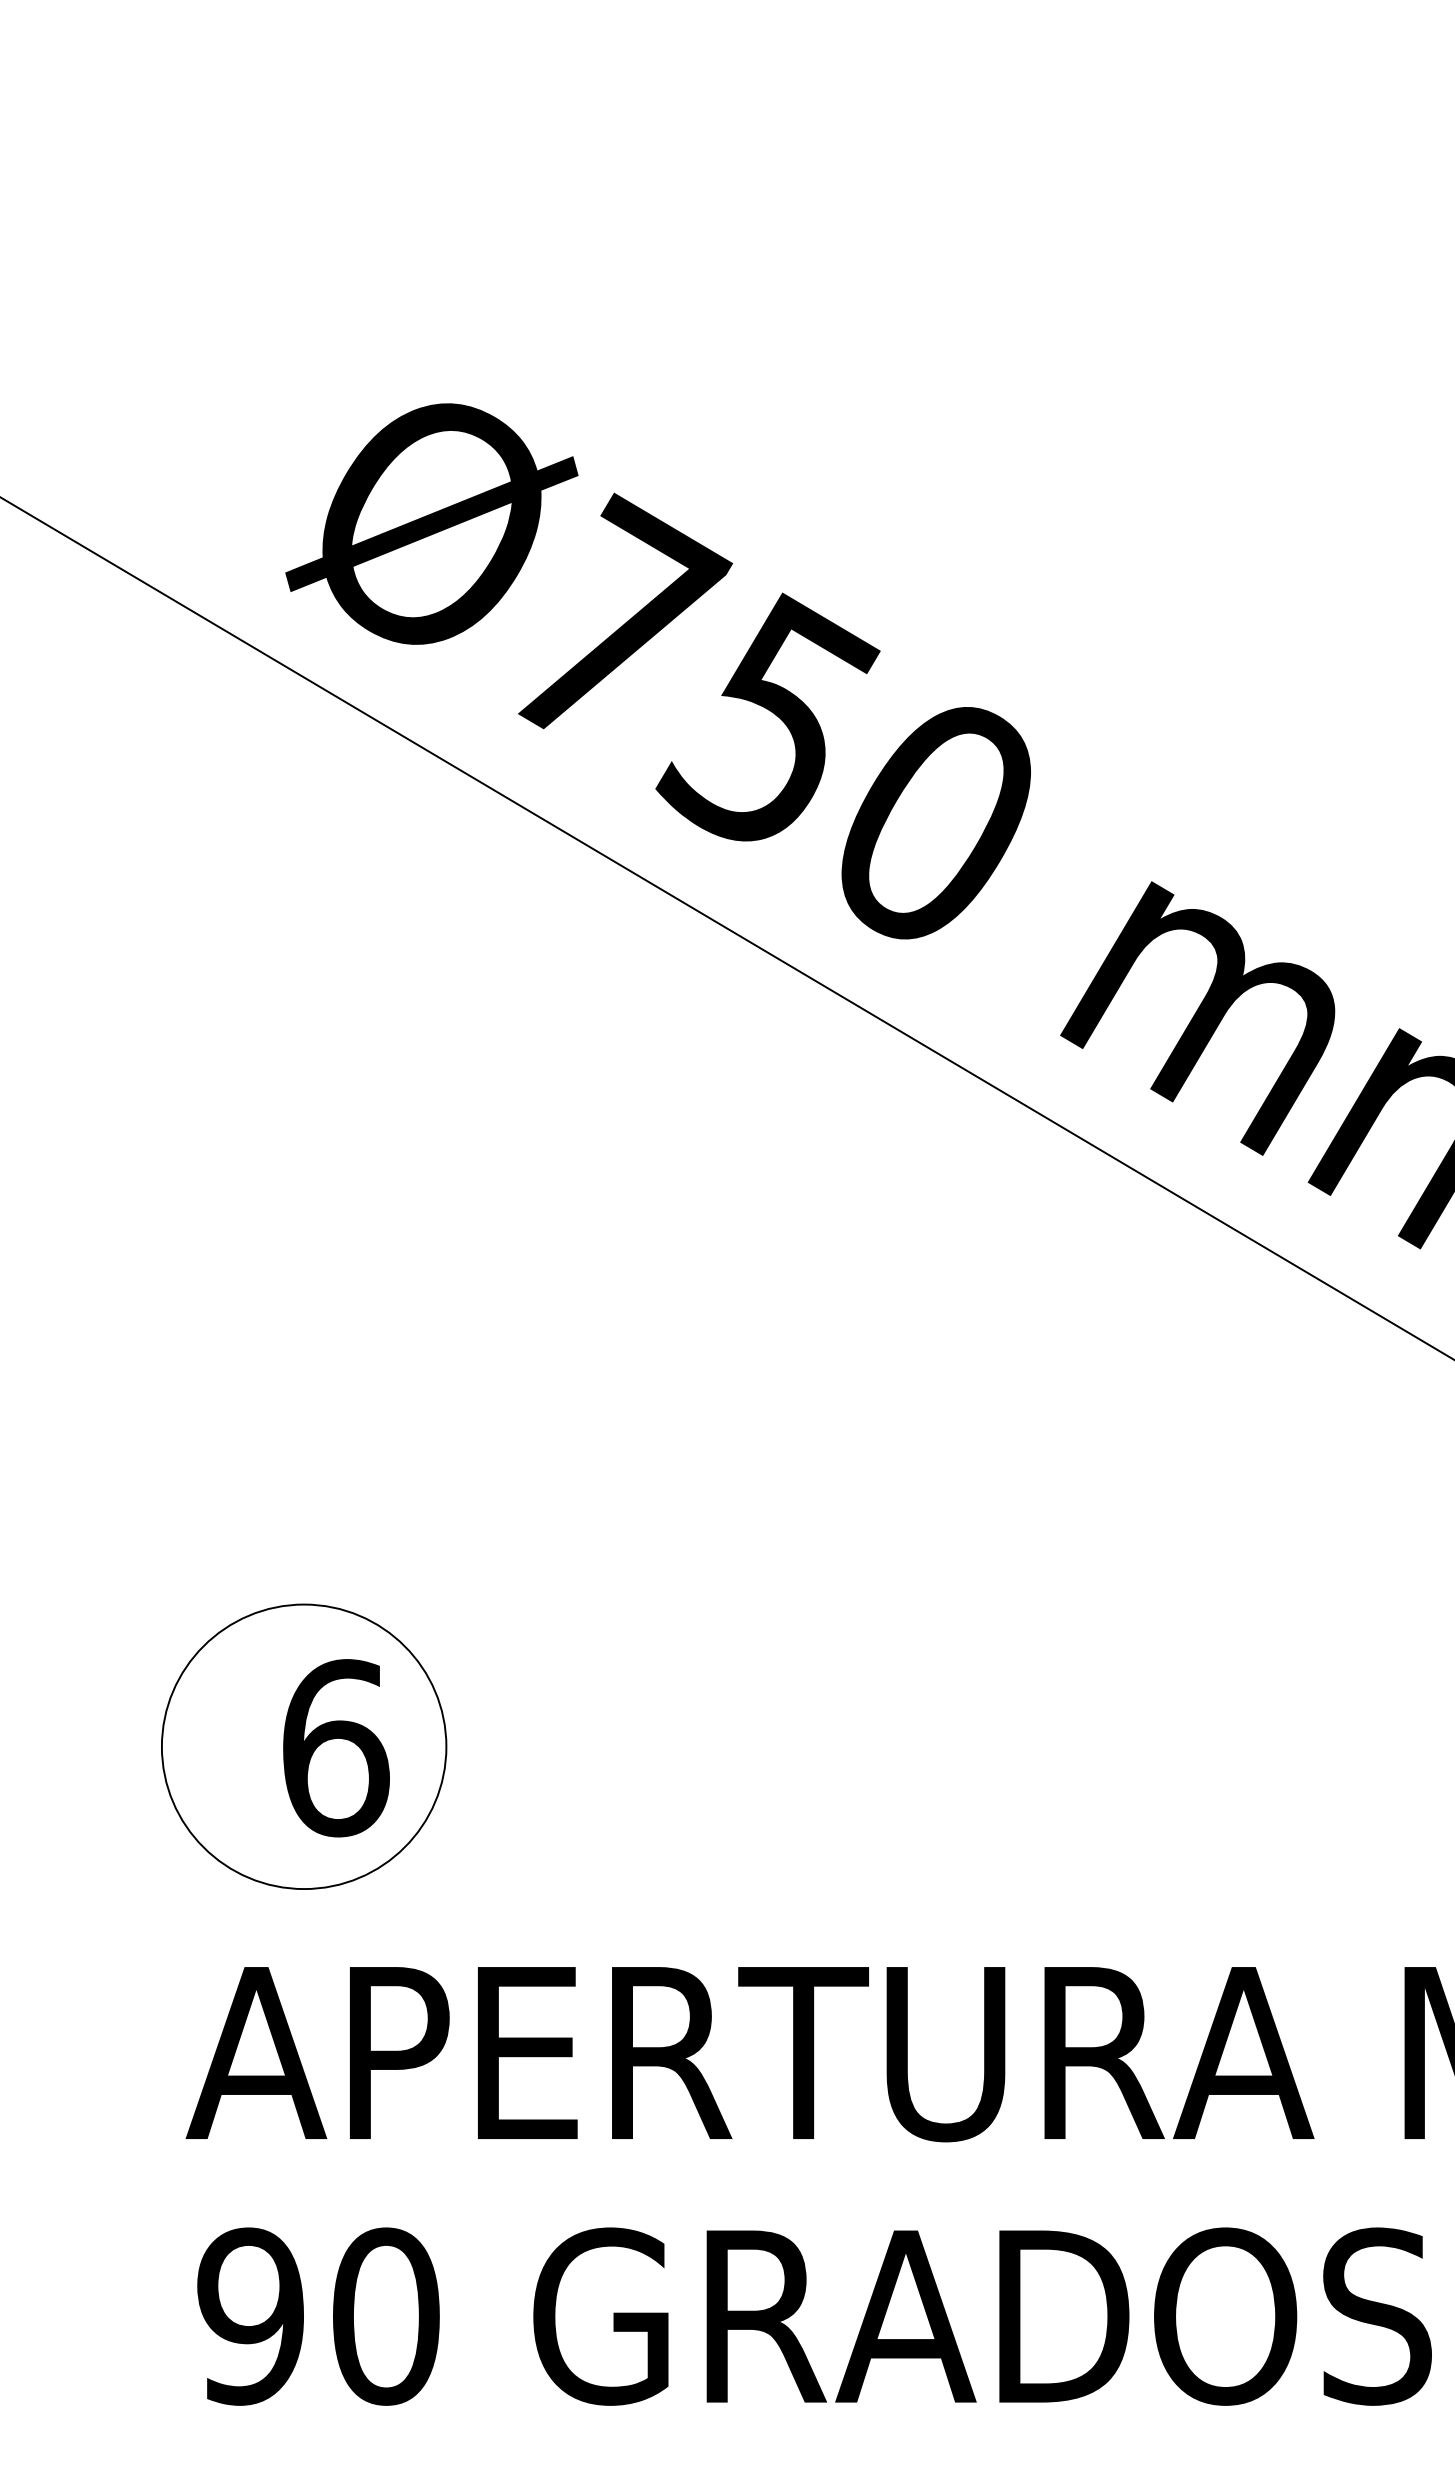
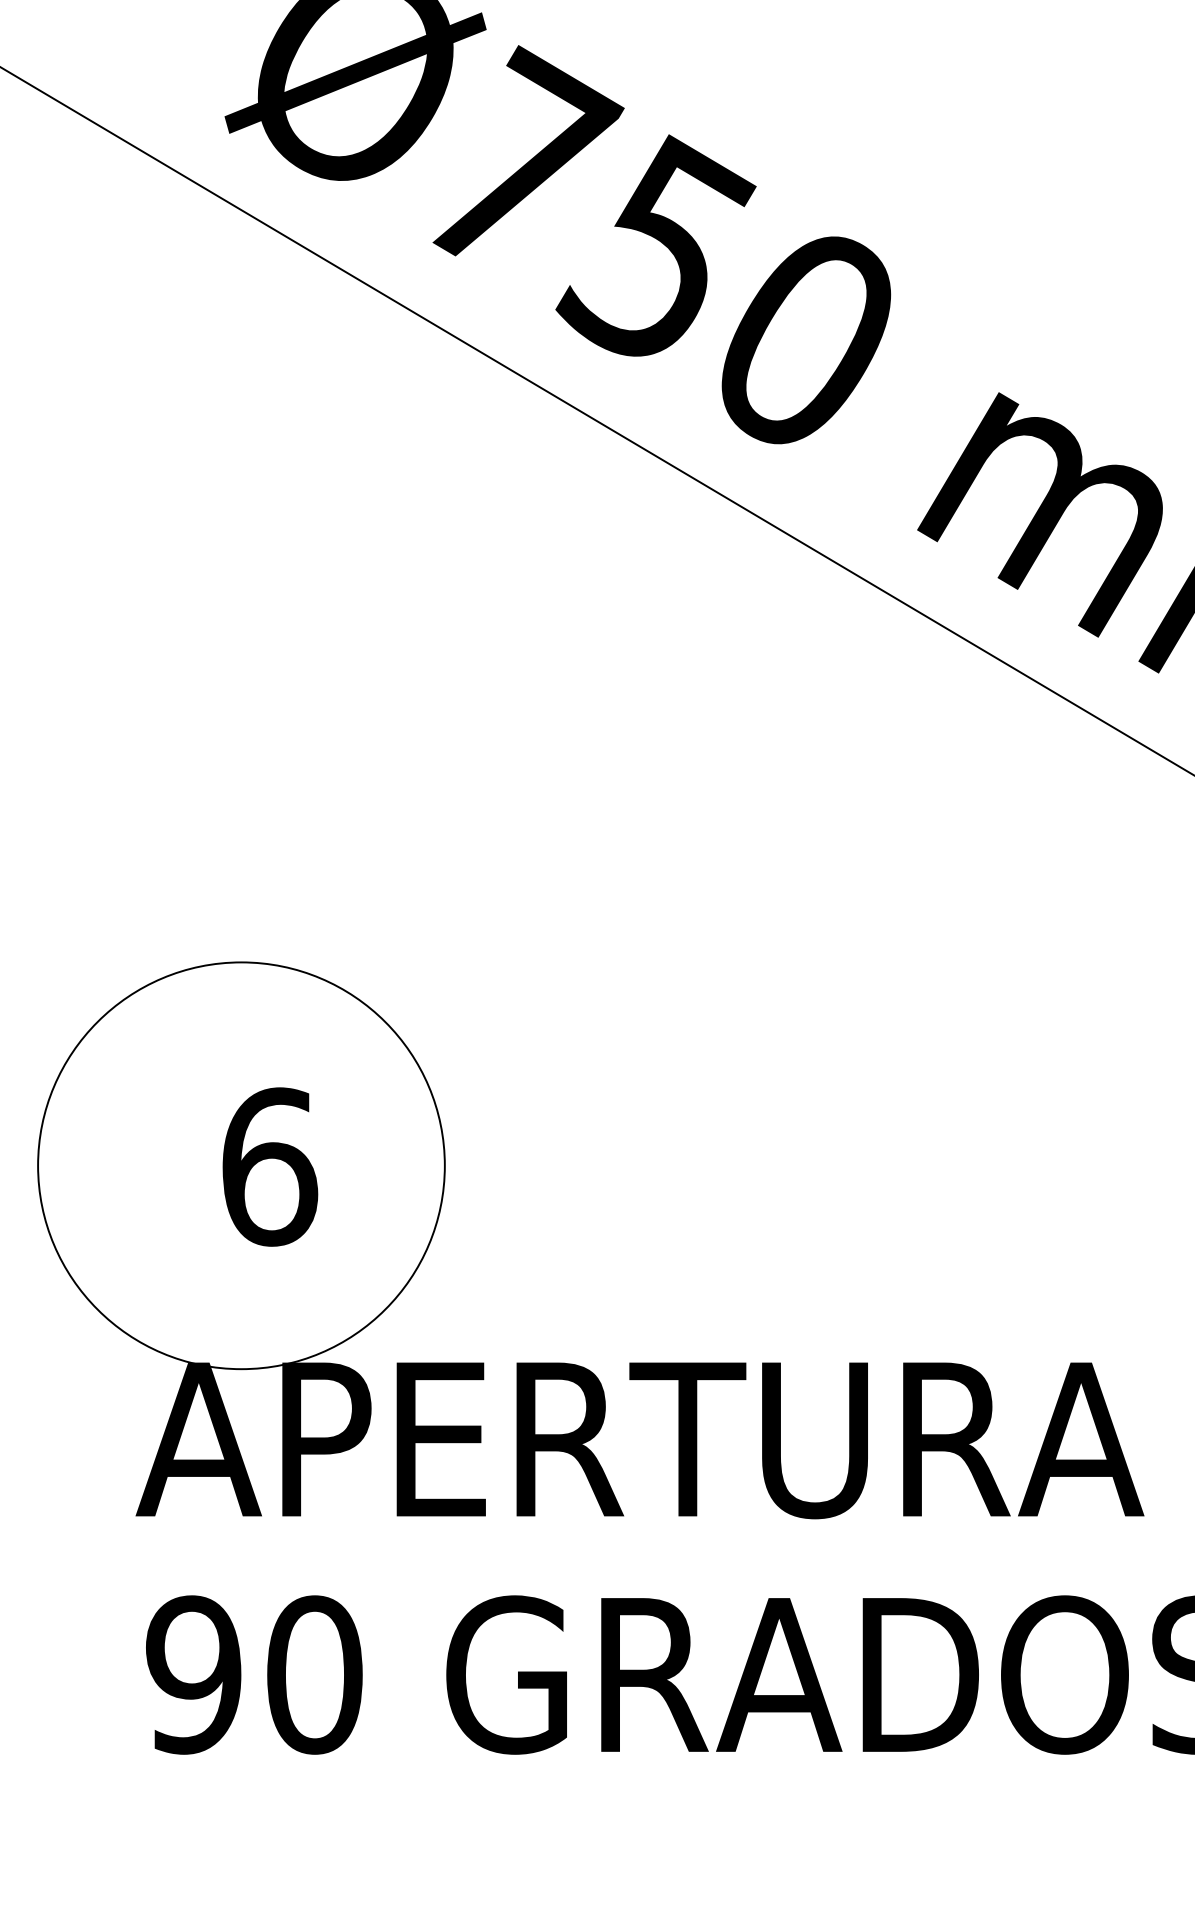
circle: (303, 1746) -> (240, 1165), size x1.6

